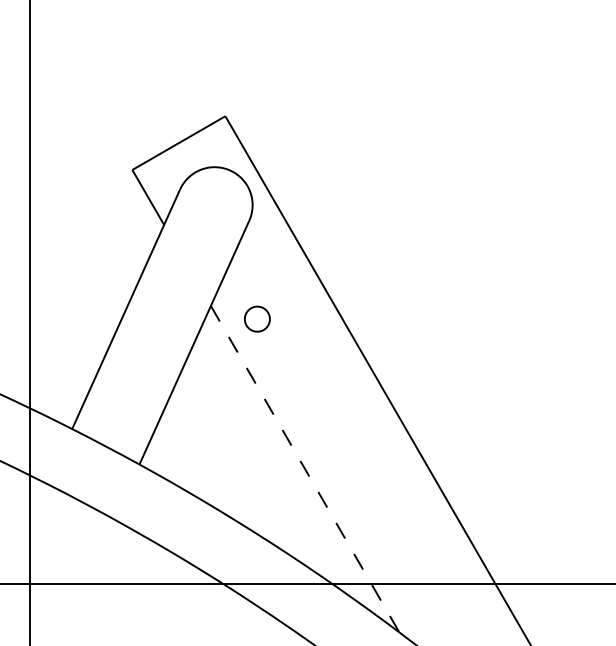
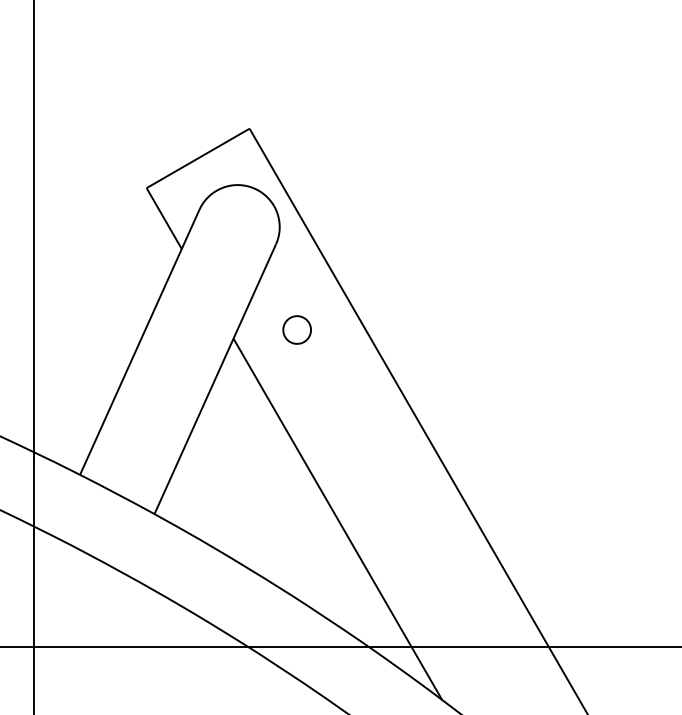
part: (257, 318) -> (297, 329), moved
line: (305, 469) -> (338, 519), dashed -> solid

